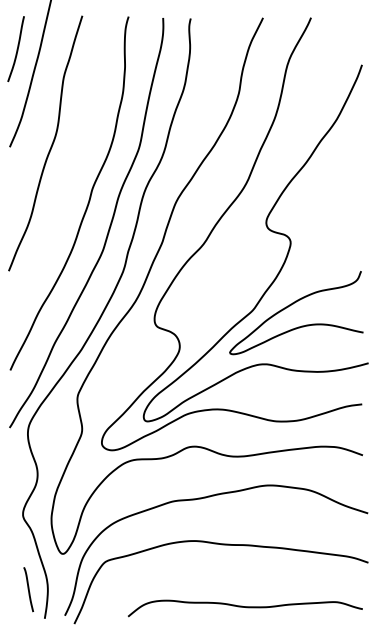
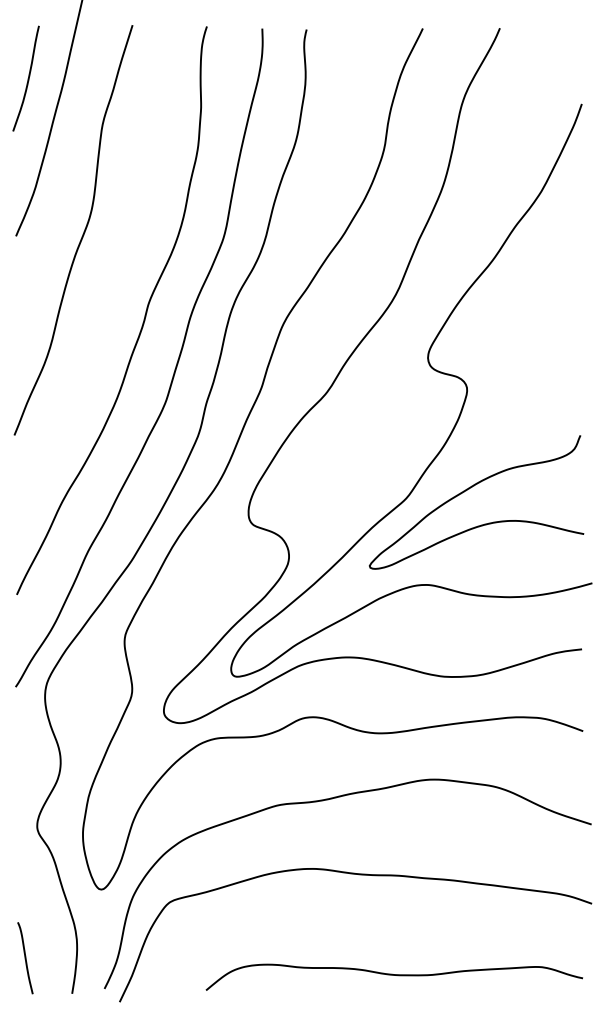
line: (28, 589) -> (25, 957), moved

